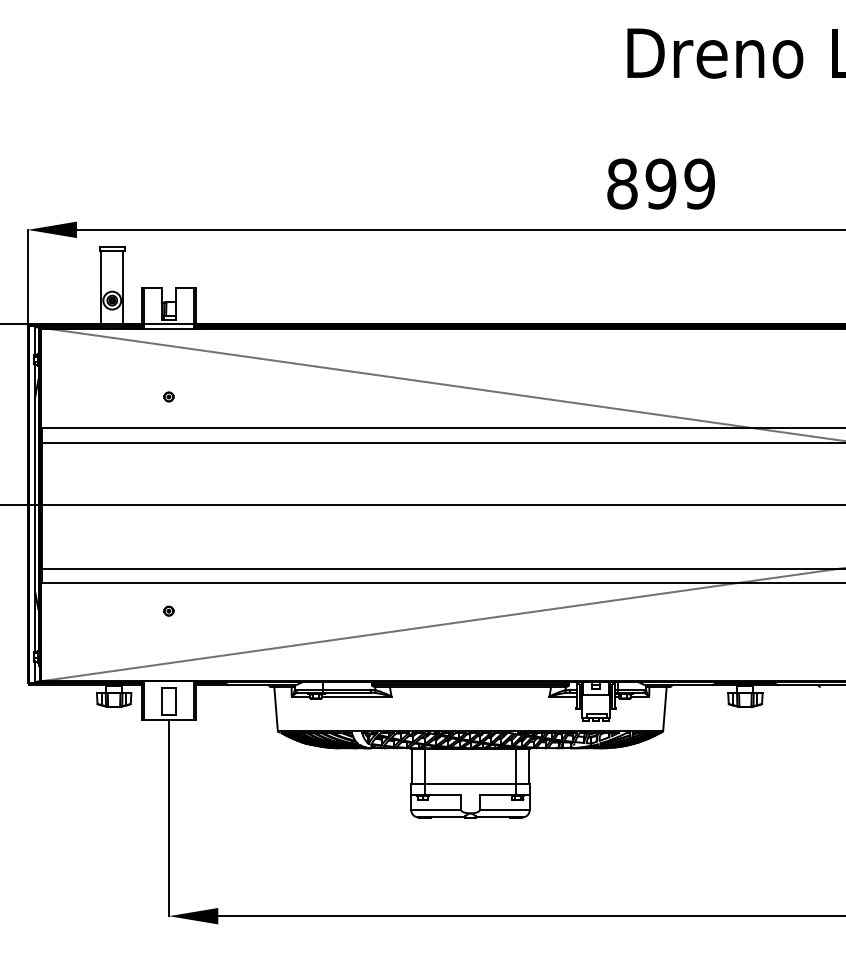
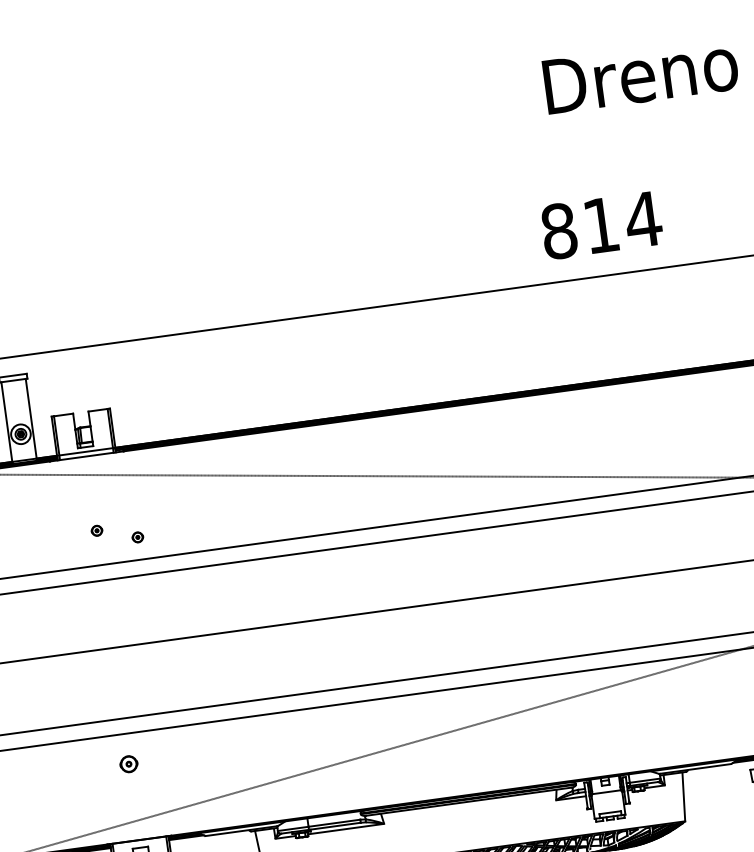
text: (680, 183) -> (622, 221), 899 -> 814
part: (204, 407) -> (137, 536), added
part: (168, 610) -> (128, 763), size x1.6

